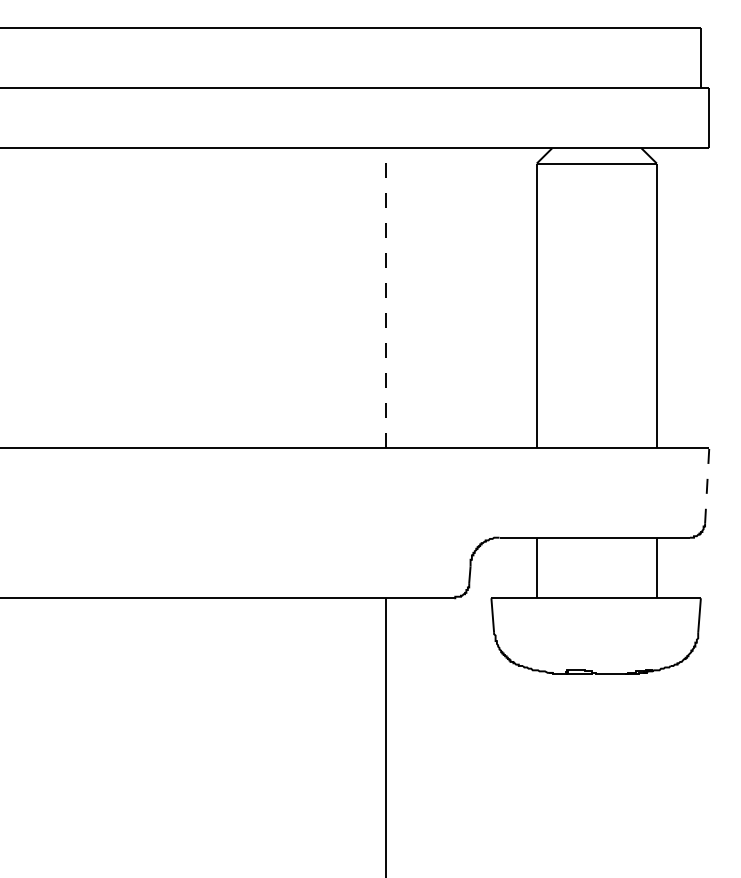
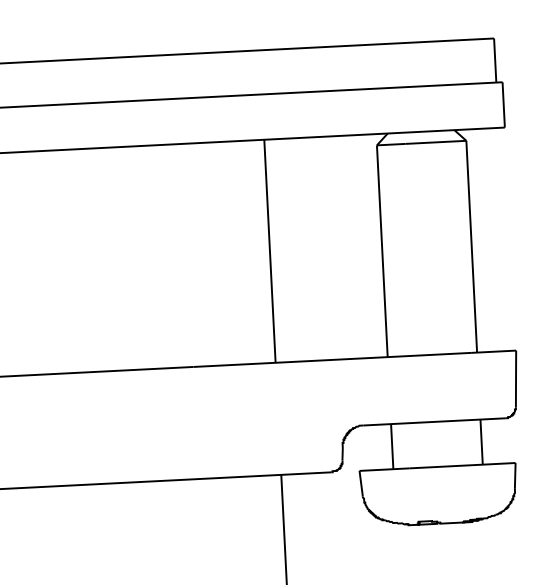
line: (386, 298) -> (270, 251), dashed -> solid
line: (707, 485) -> (516, 378), dashed -> solid

